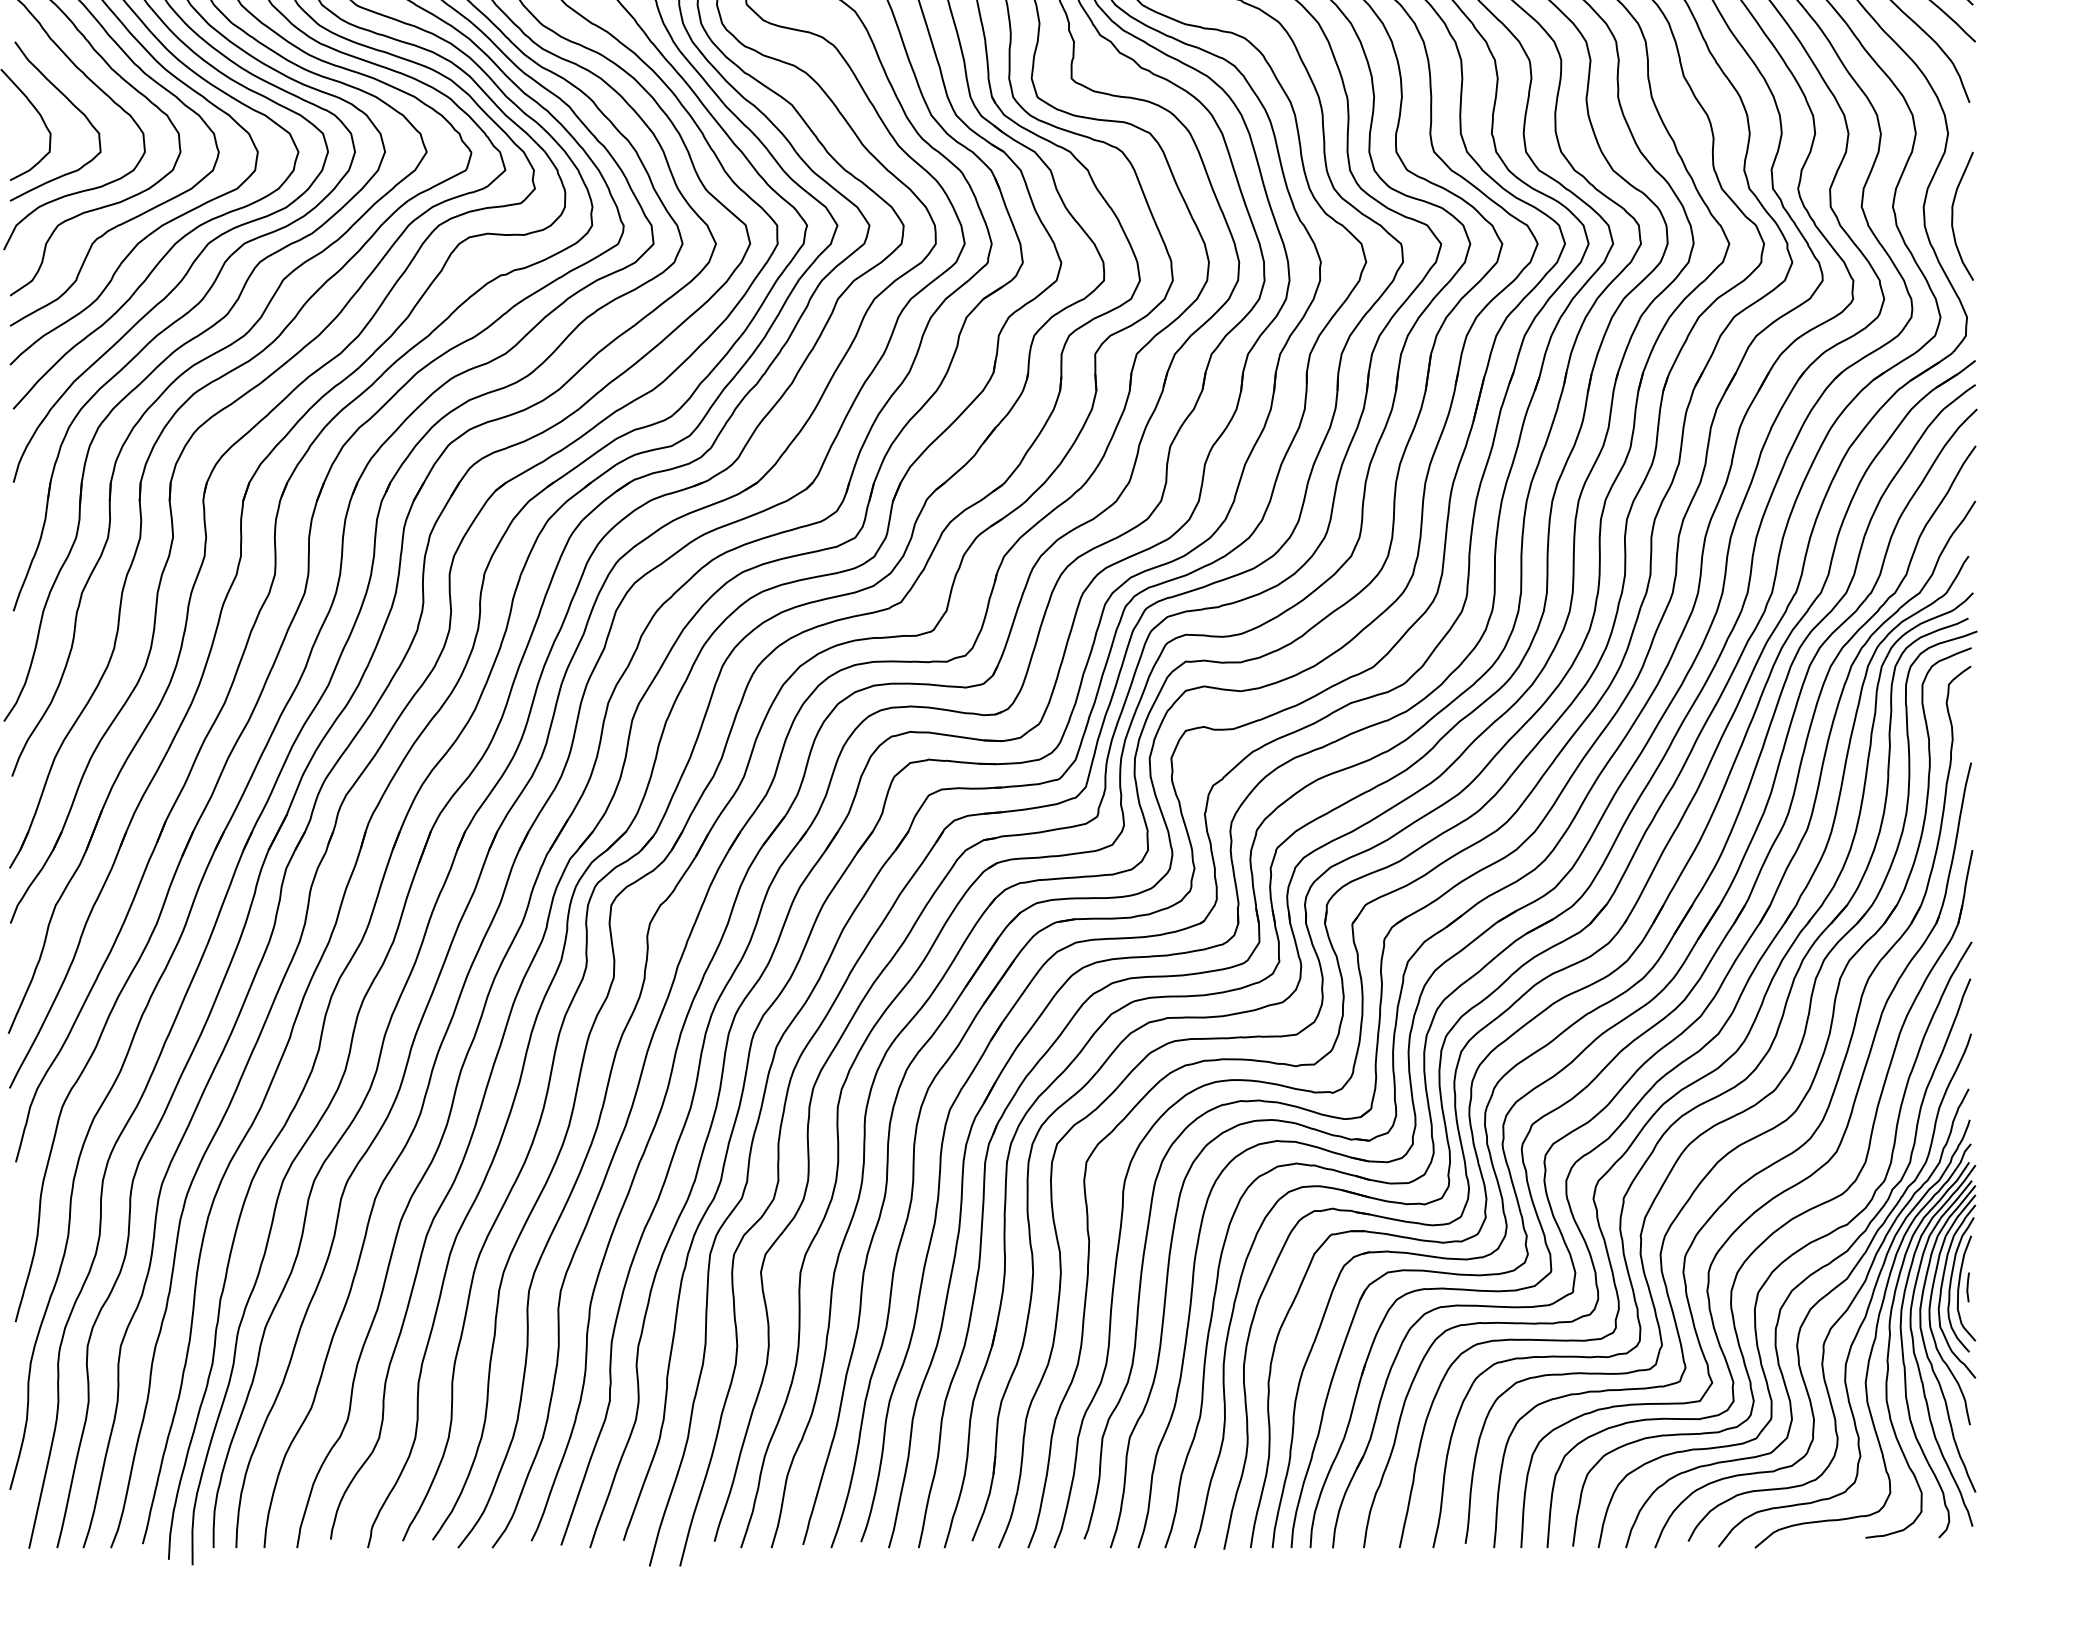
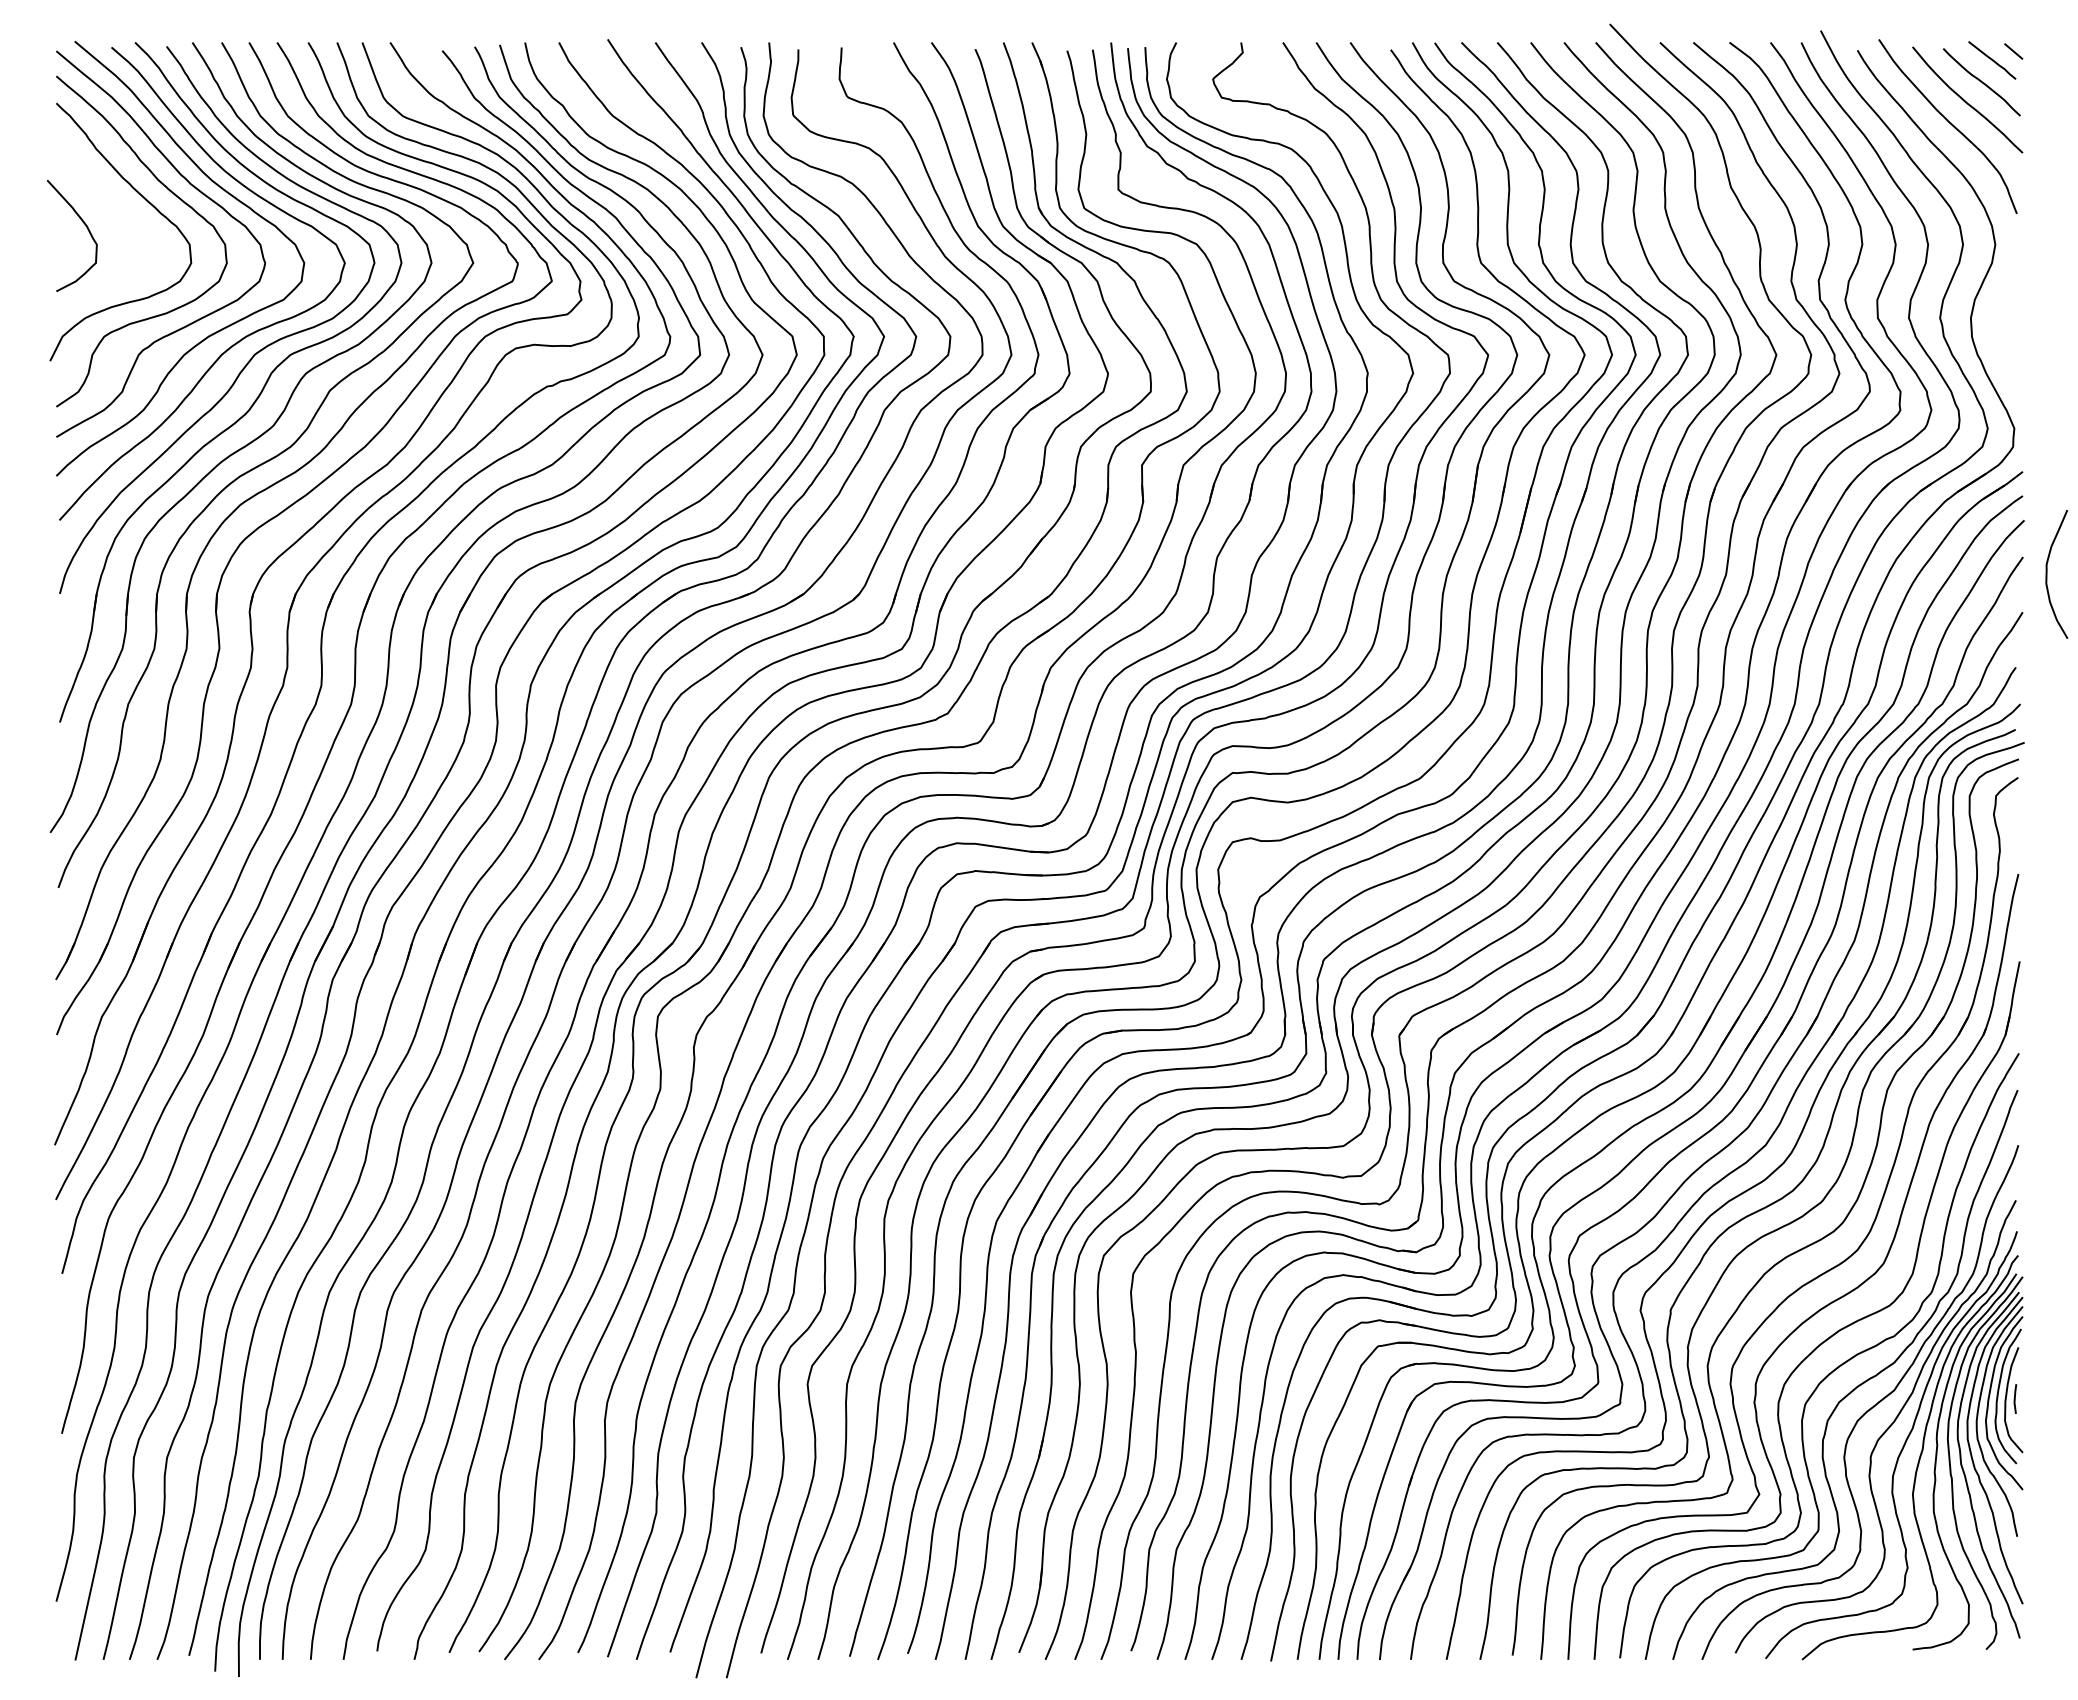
curve: (72, 104) -> (118, 215), removed
curve: (1953, 215) -> (2047, 573), moved

